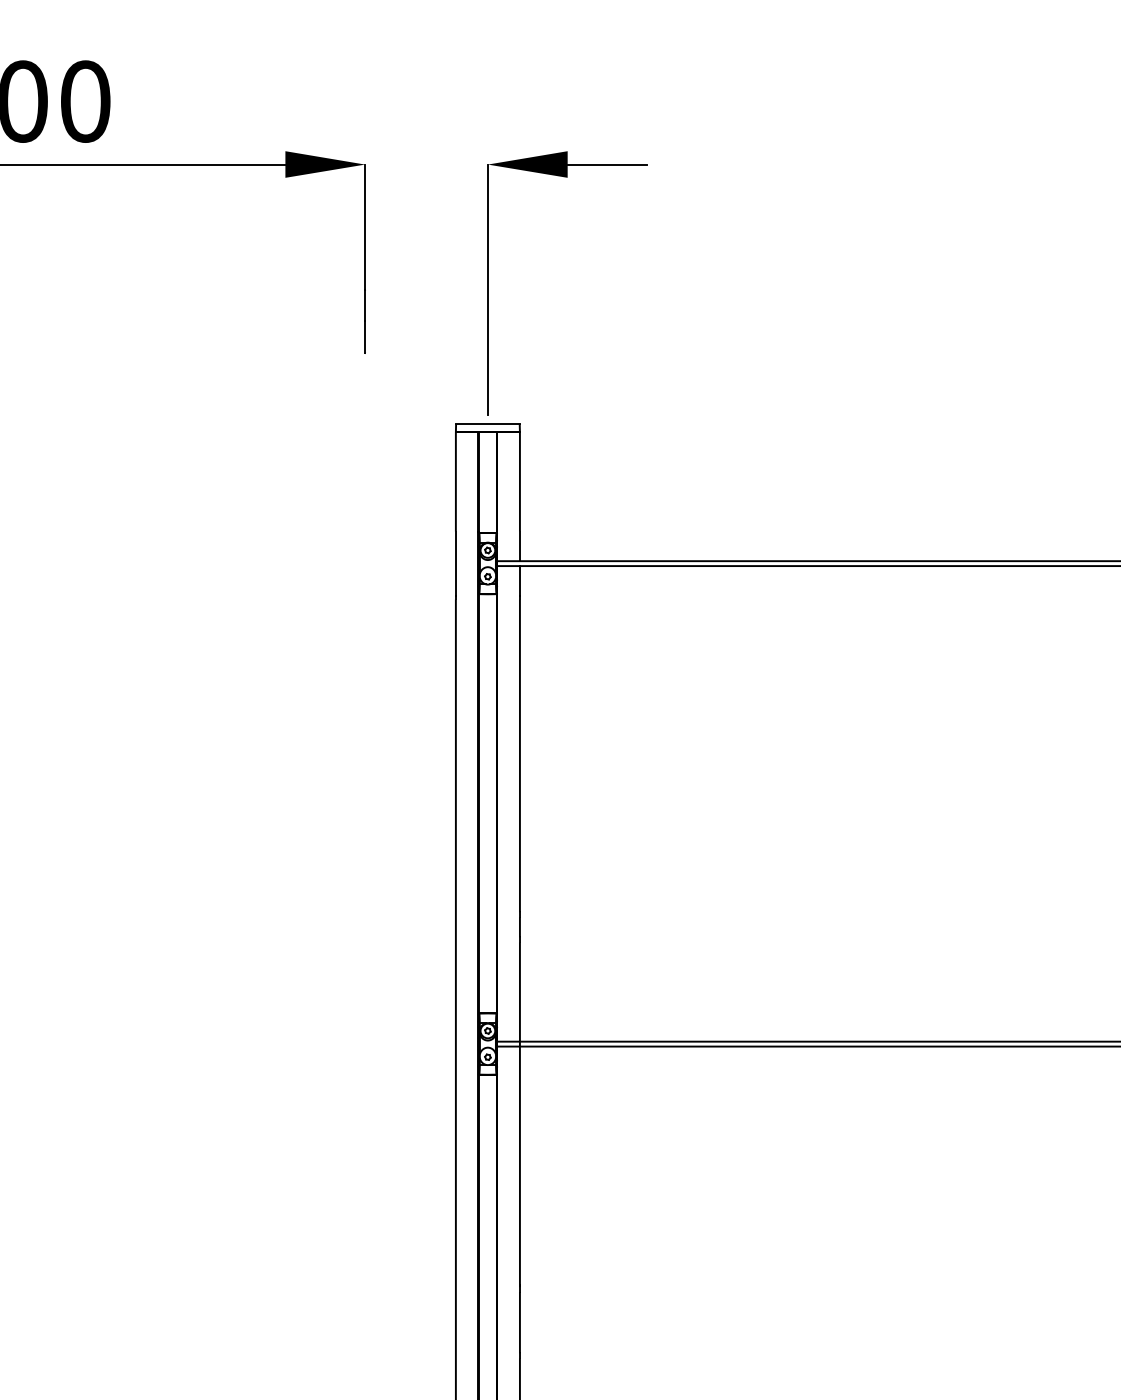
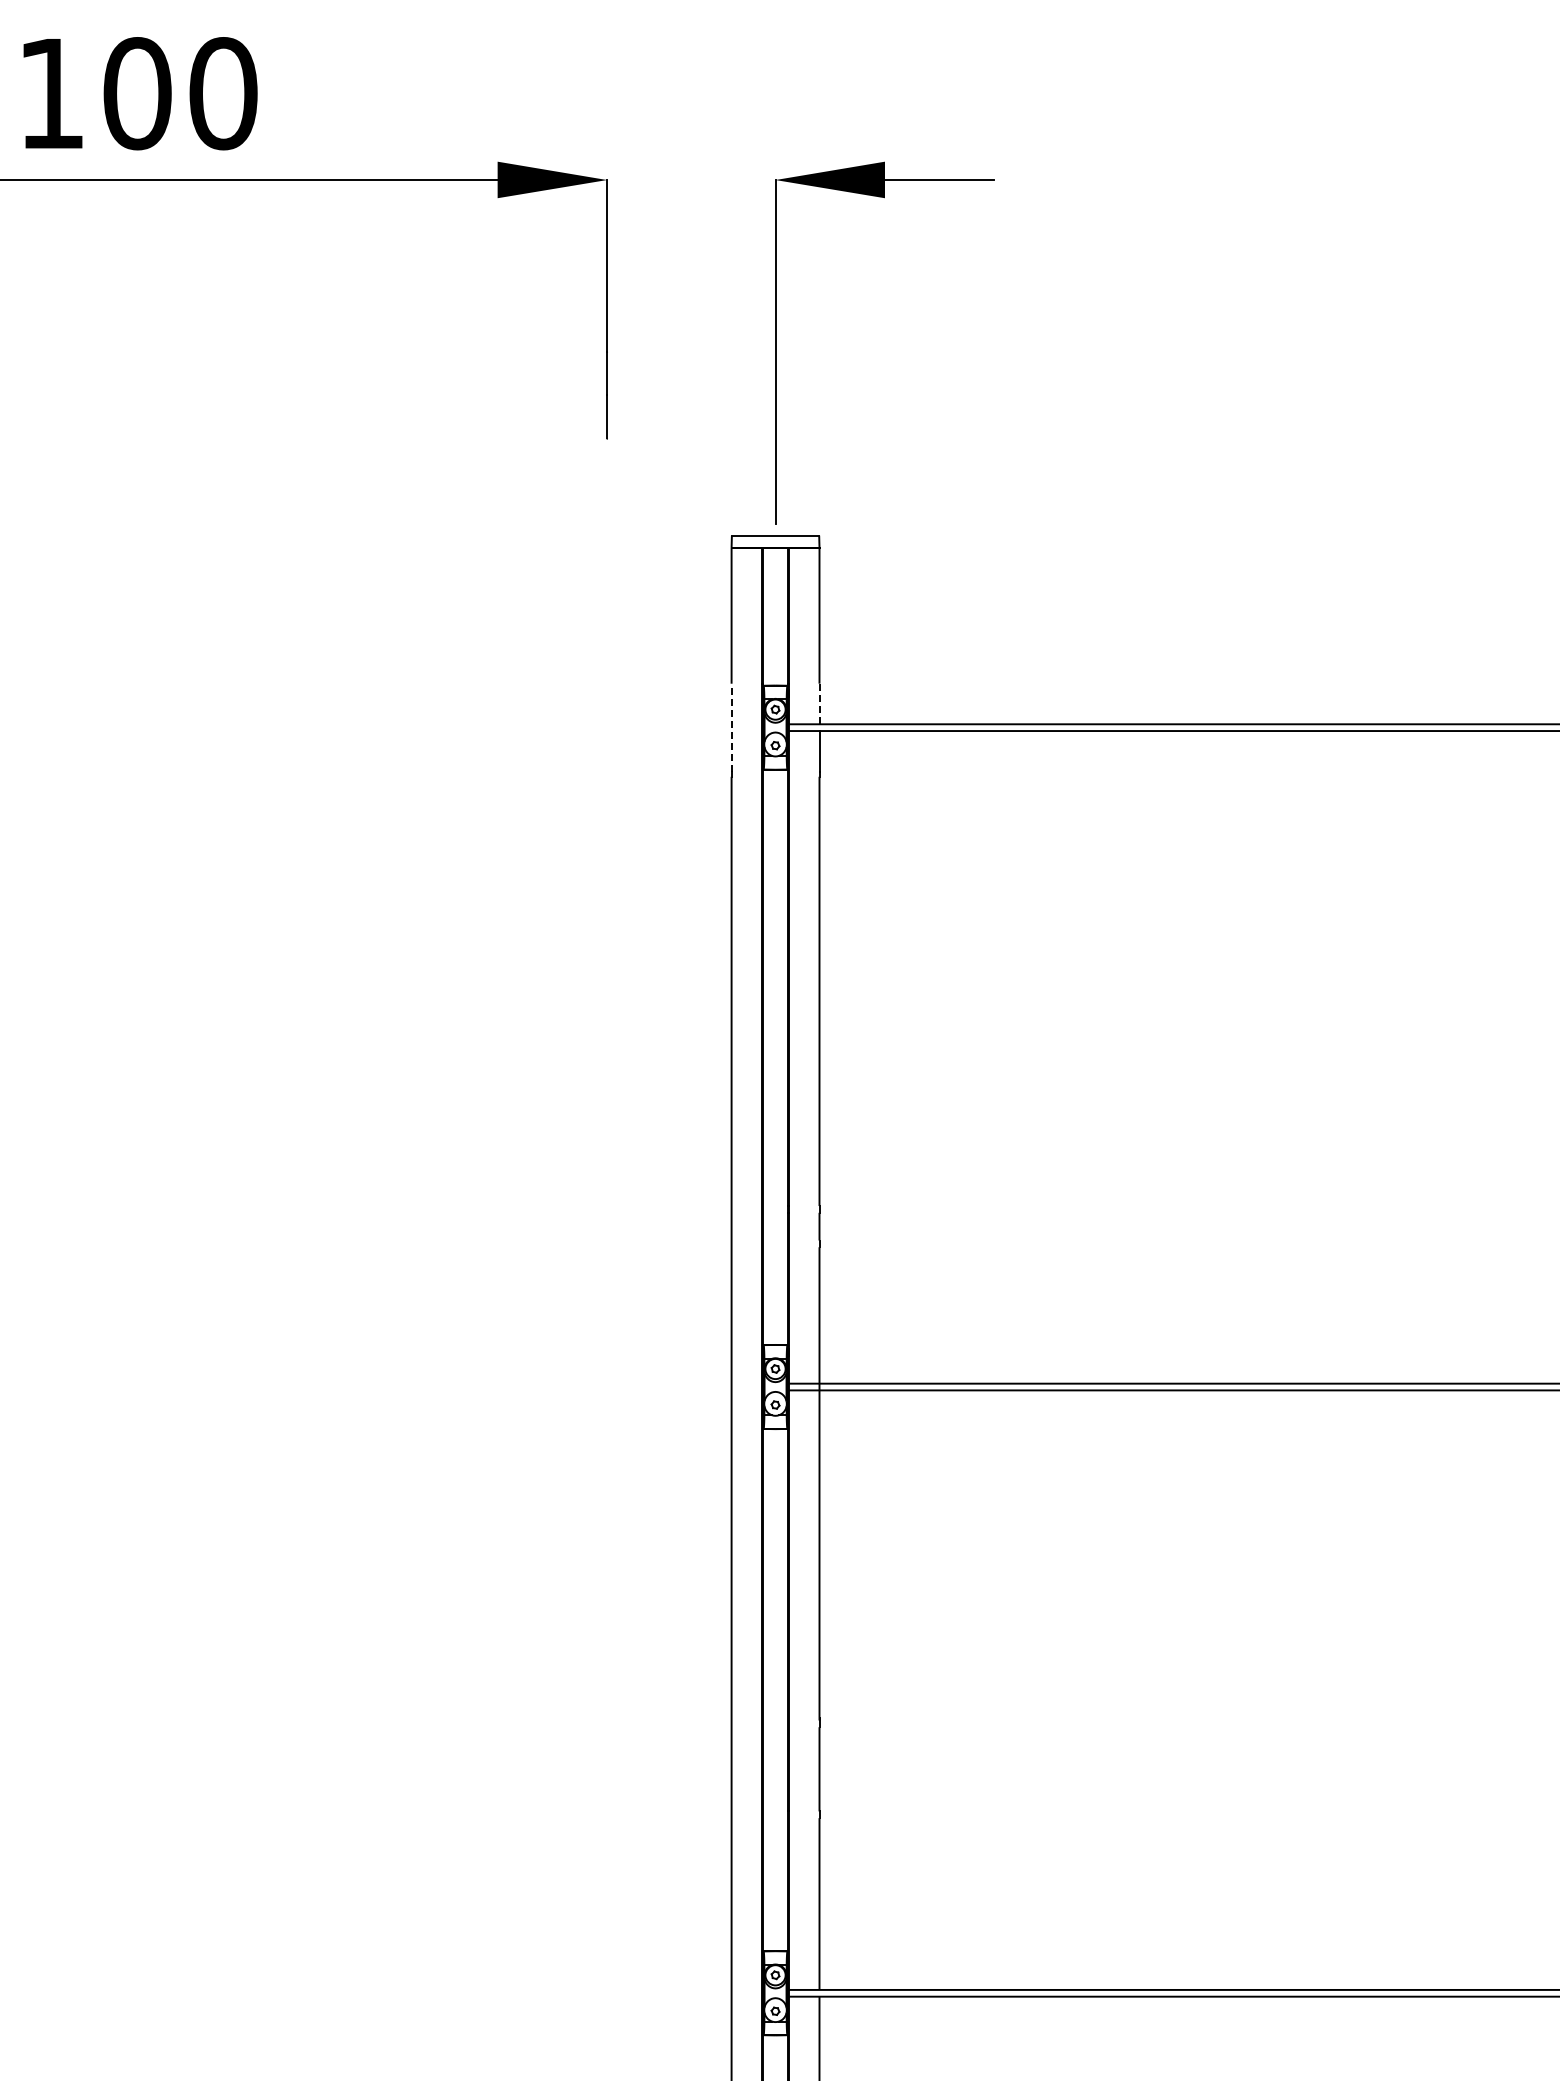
line: (519, 546) -> (819, 703), solid -> dashed
line: (455, 563) -> (731, 727), solid -> dashed

